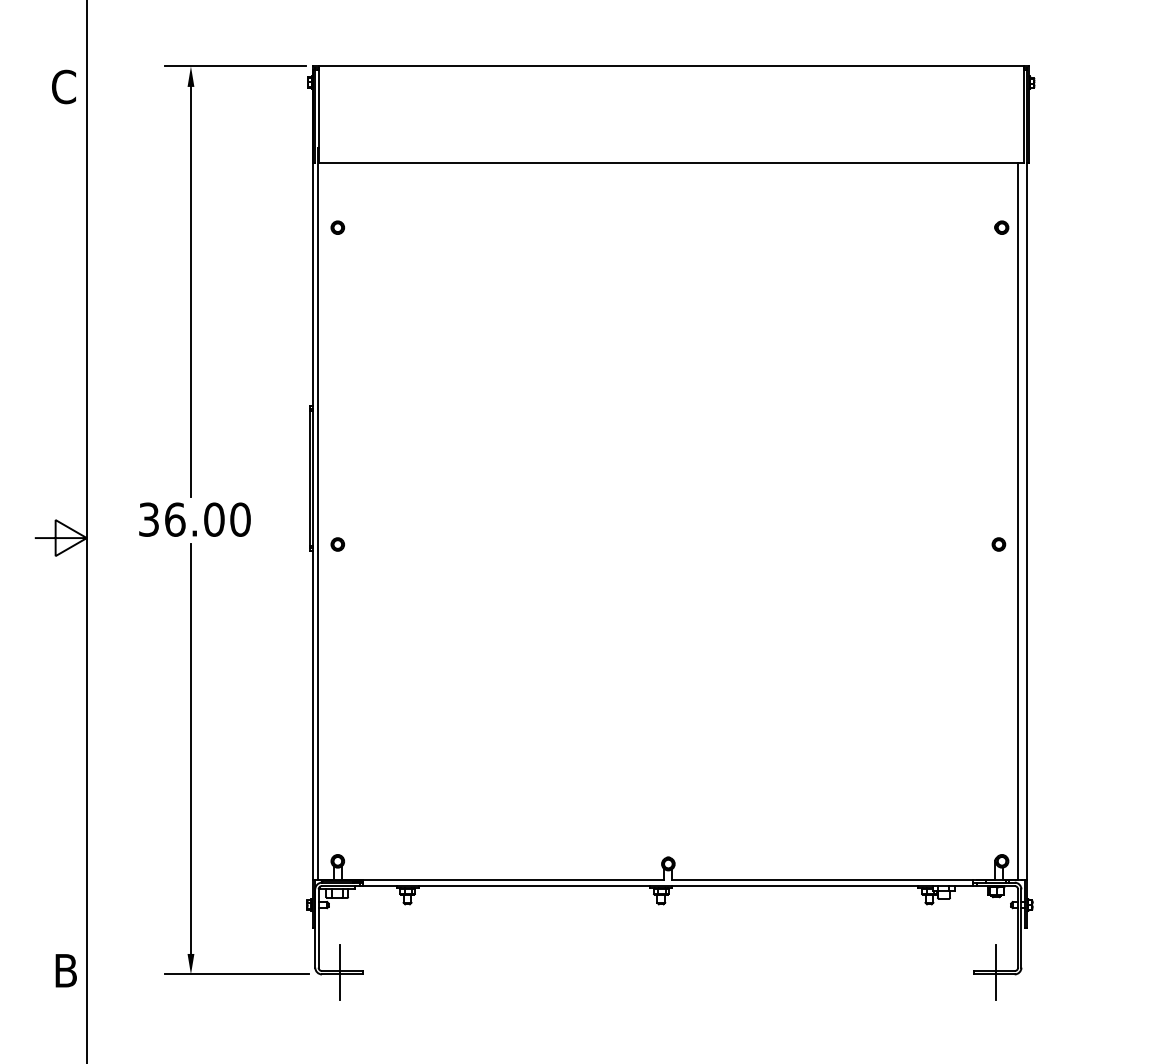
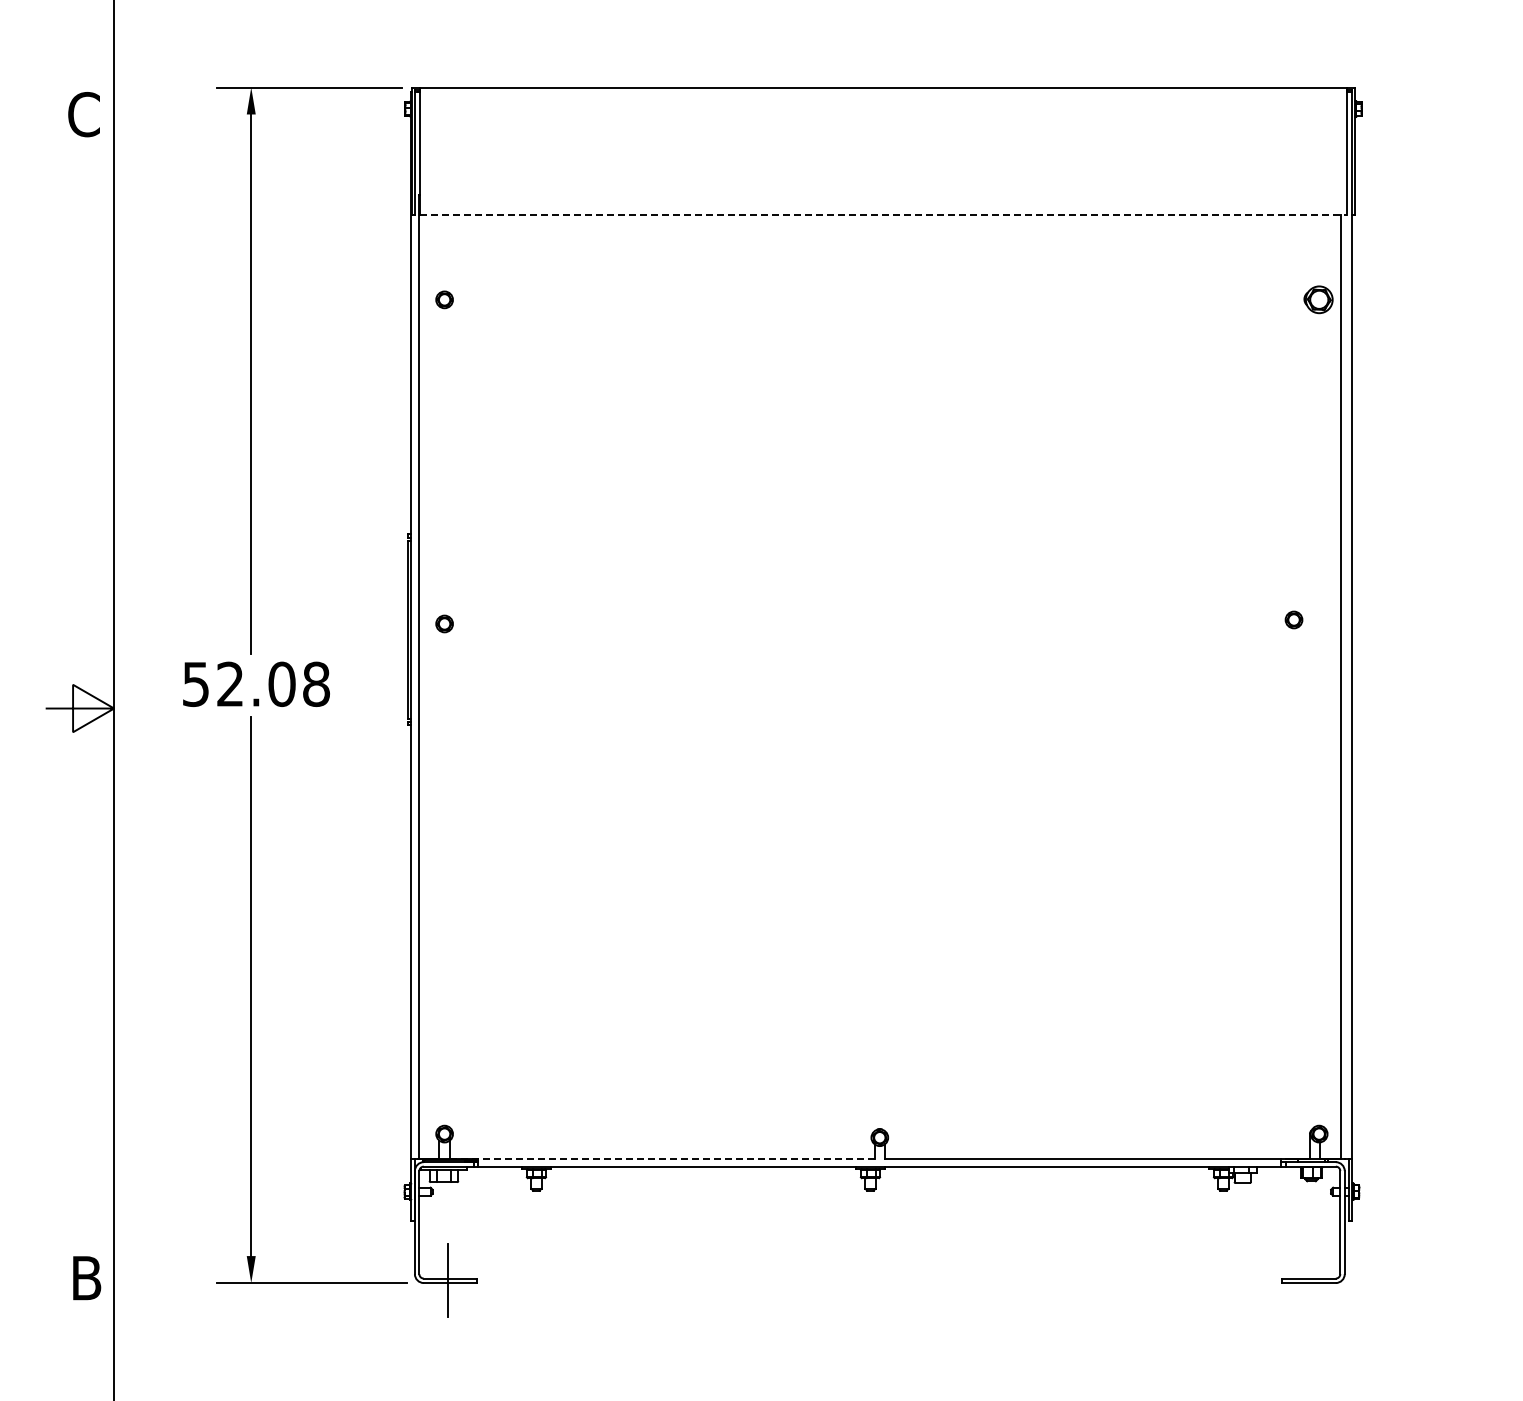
line: (671, 162) -> (883, 214), solid -> dashed
part: (1001, 227) -> (1318, 299), size x1.6
text: (194, 519) -> (256, 684), 36.00 -> 52.08
part: (337, 544) -> (444, 623), moved
part: (998, 544) -> (1293, 619), moved
line: (502, 879) -> (661, 1158), solid -> dashed
line: (996, 972) -> (1311, 1280), removed

